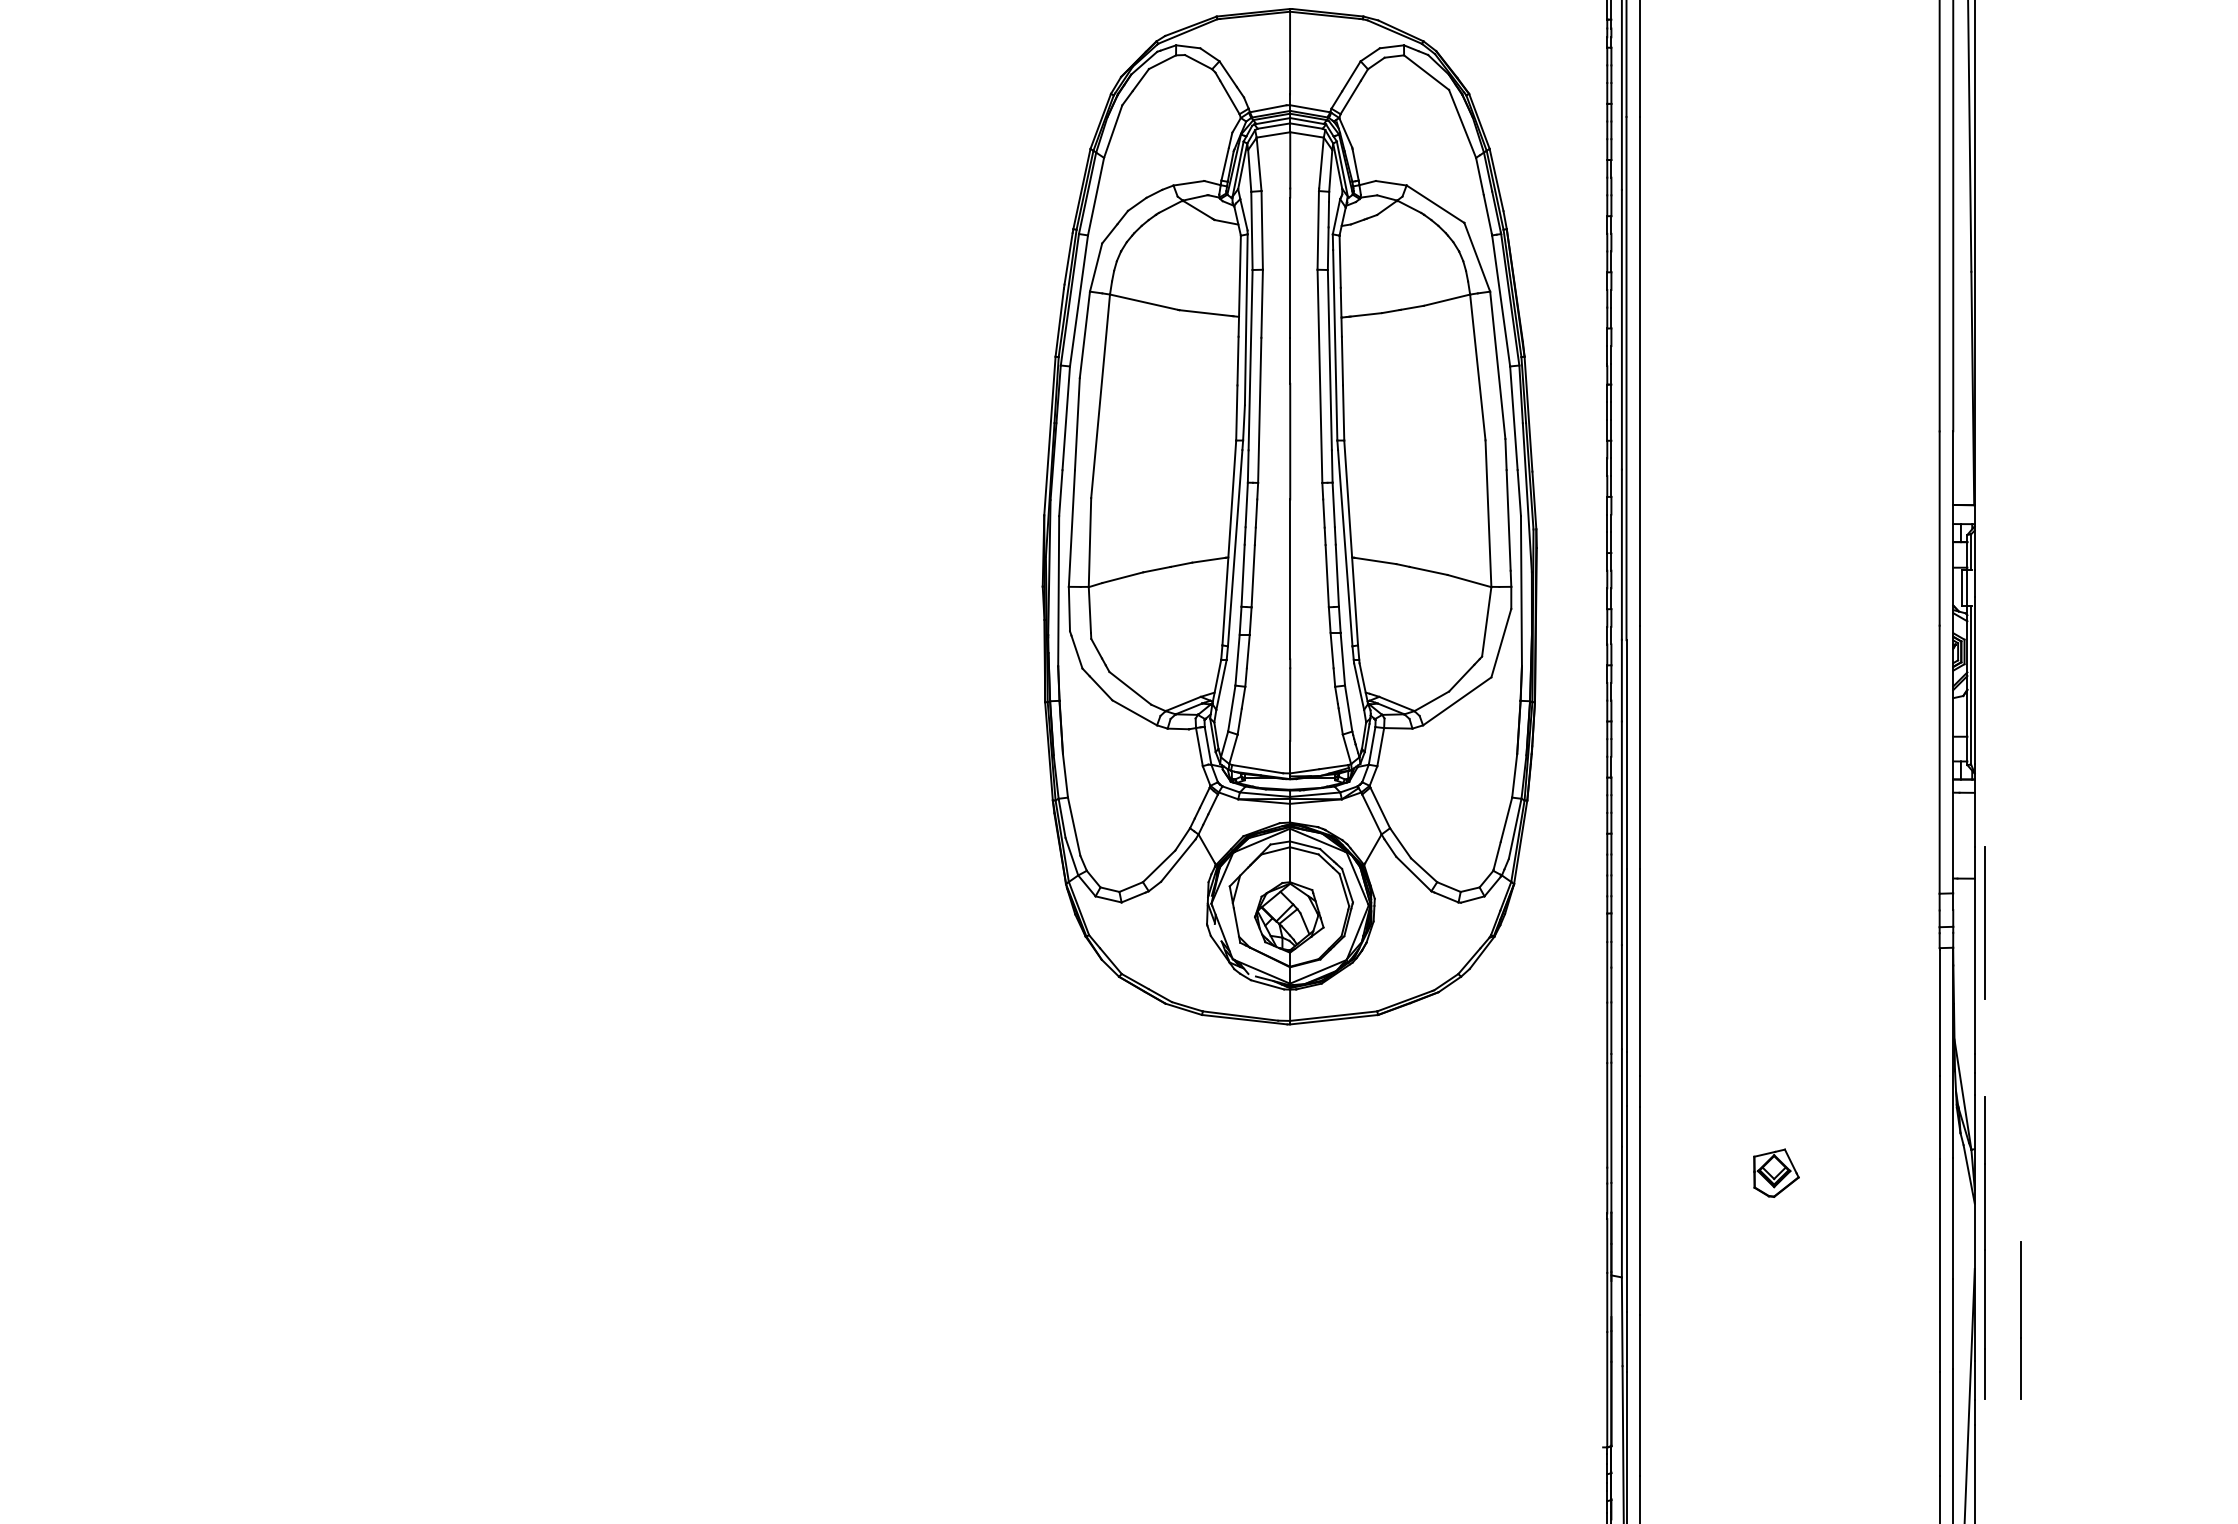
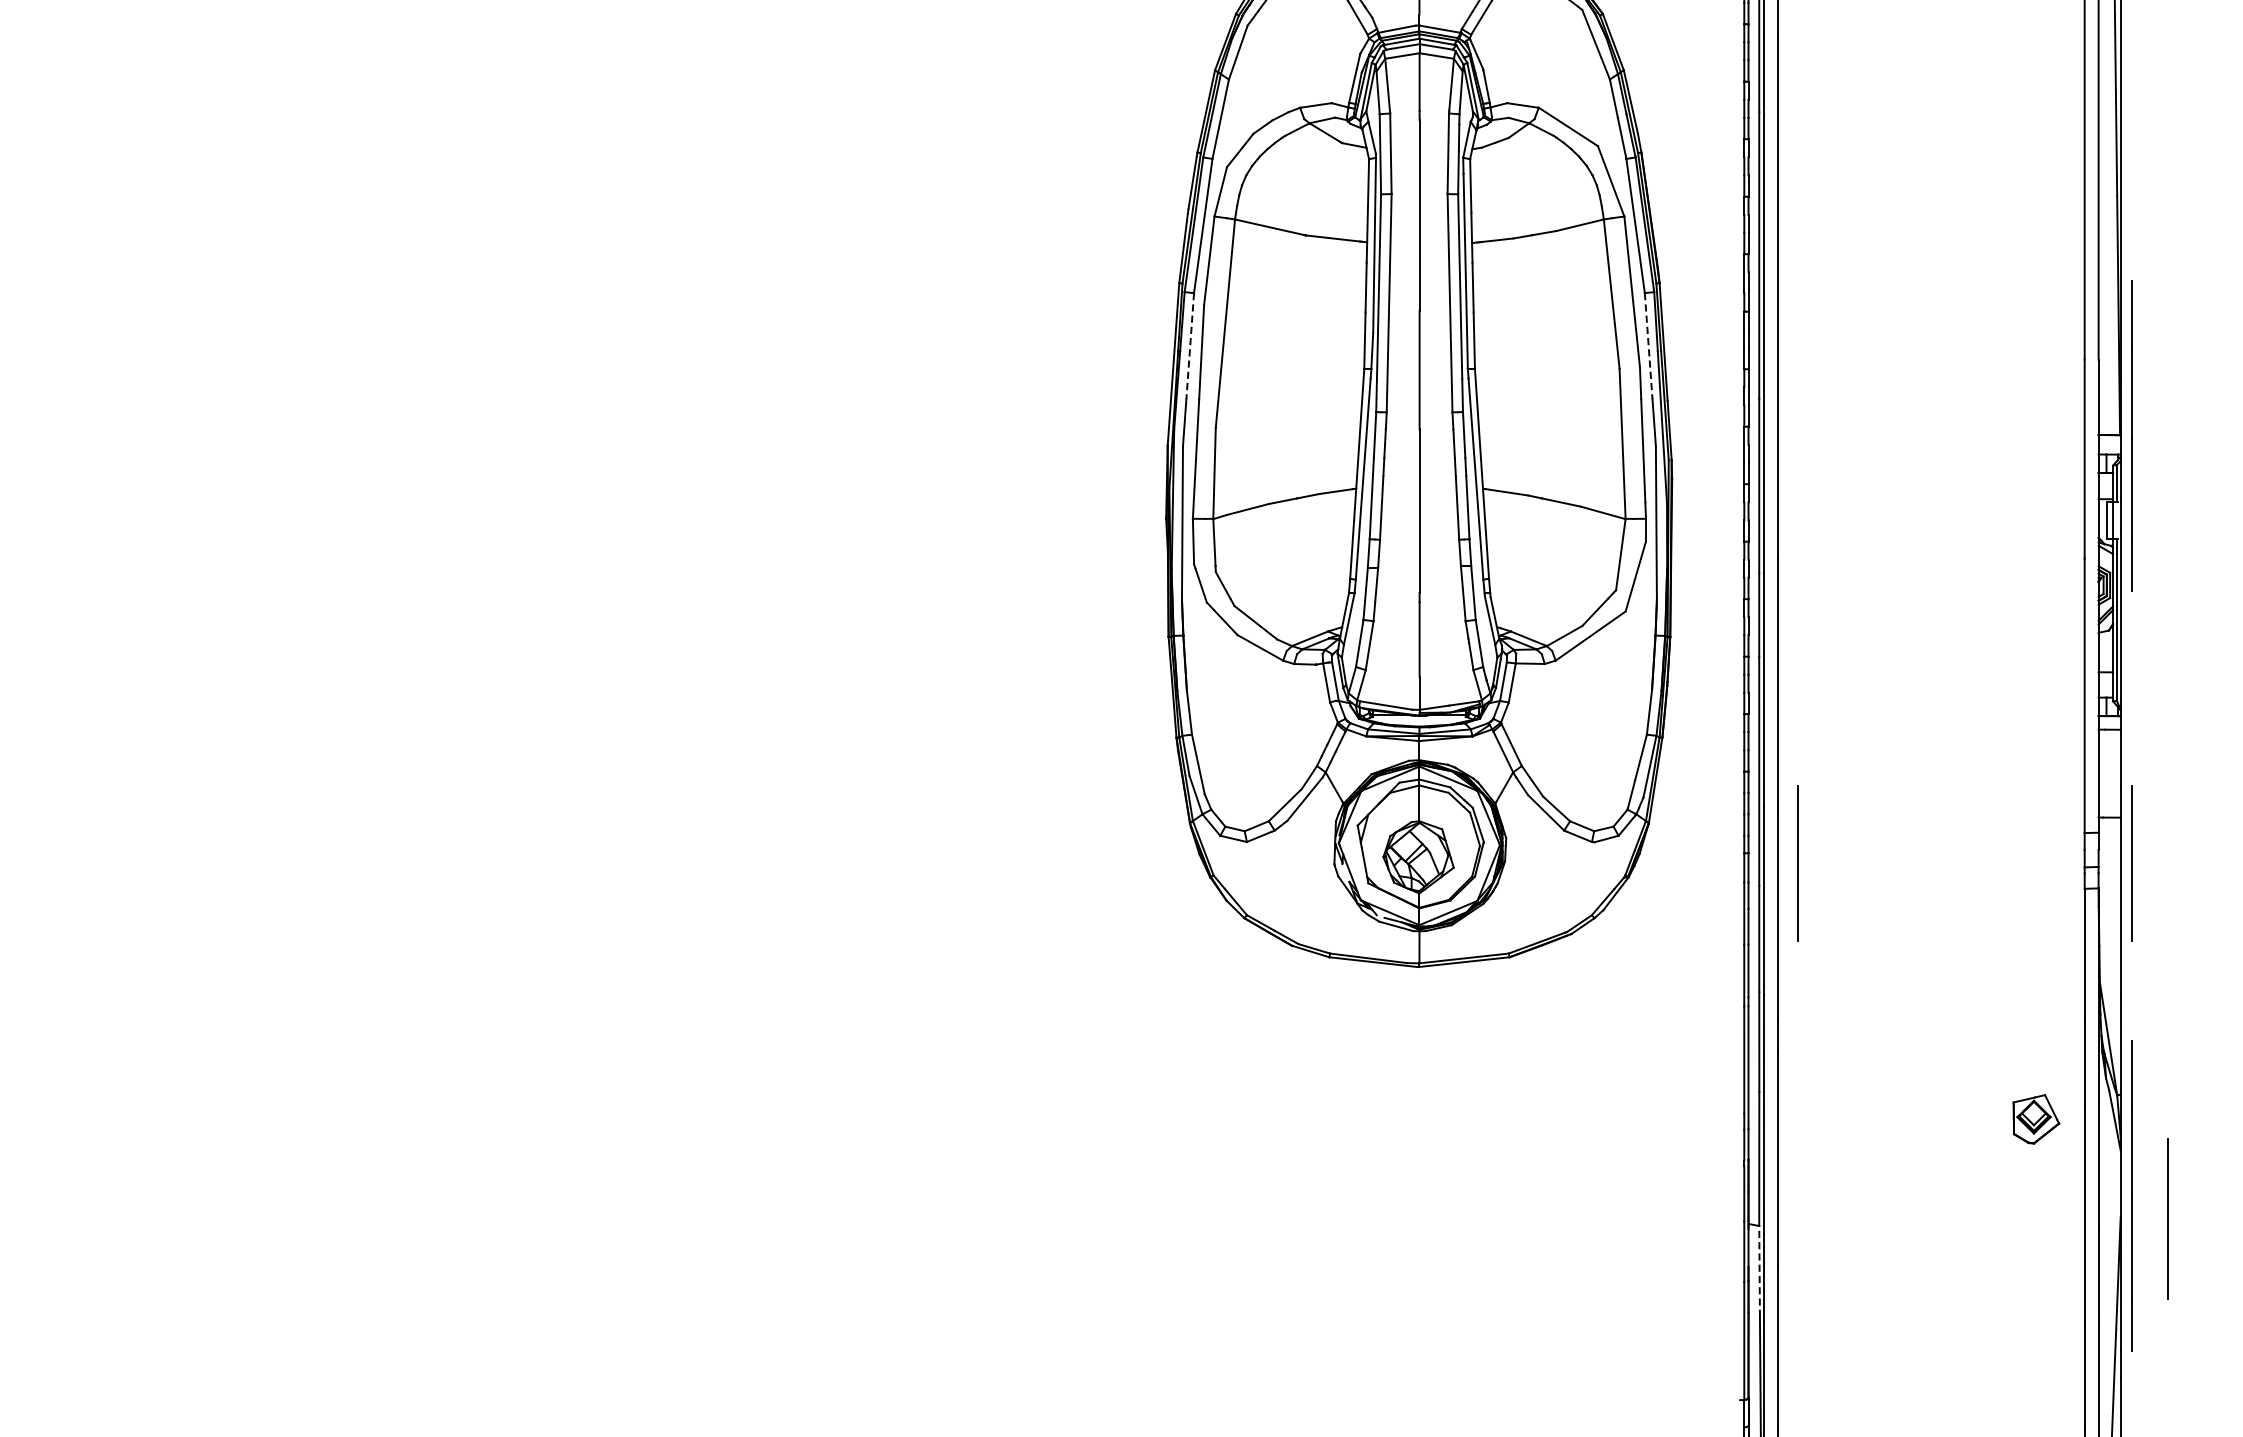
line: (1066, 418) -> (1190, 346), solid -> dashed
line: (1513, 418) -> (1648, 346), solid -> dashed
line: (1984, 505) -> (2130, 435), added
line: (1658, 922) -> (1796, 862), added
part: (1776, 1172) -> (2036, 1118), moved
line: (2020, 1320) -> (2167, 1218), moved
line: (1622, 1321) -> (1759, 1271), solid -> dashed

